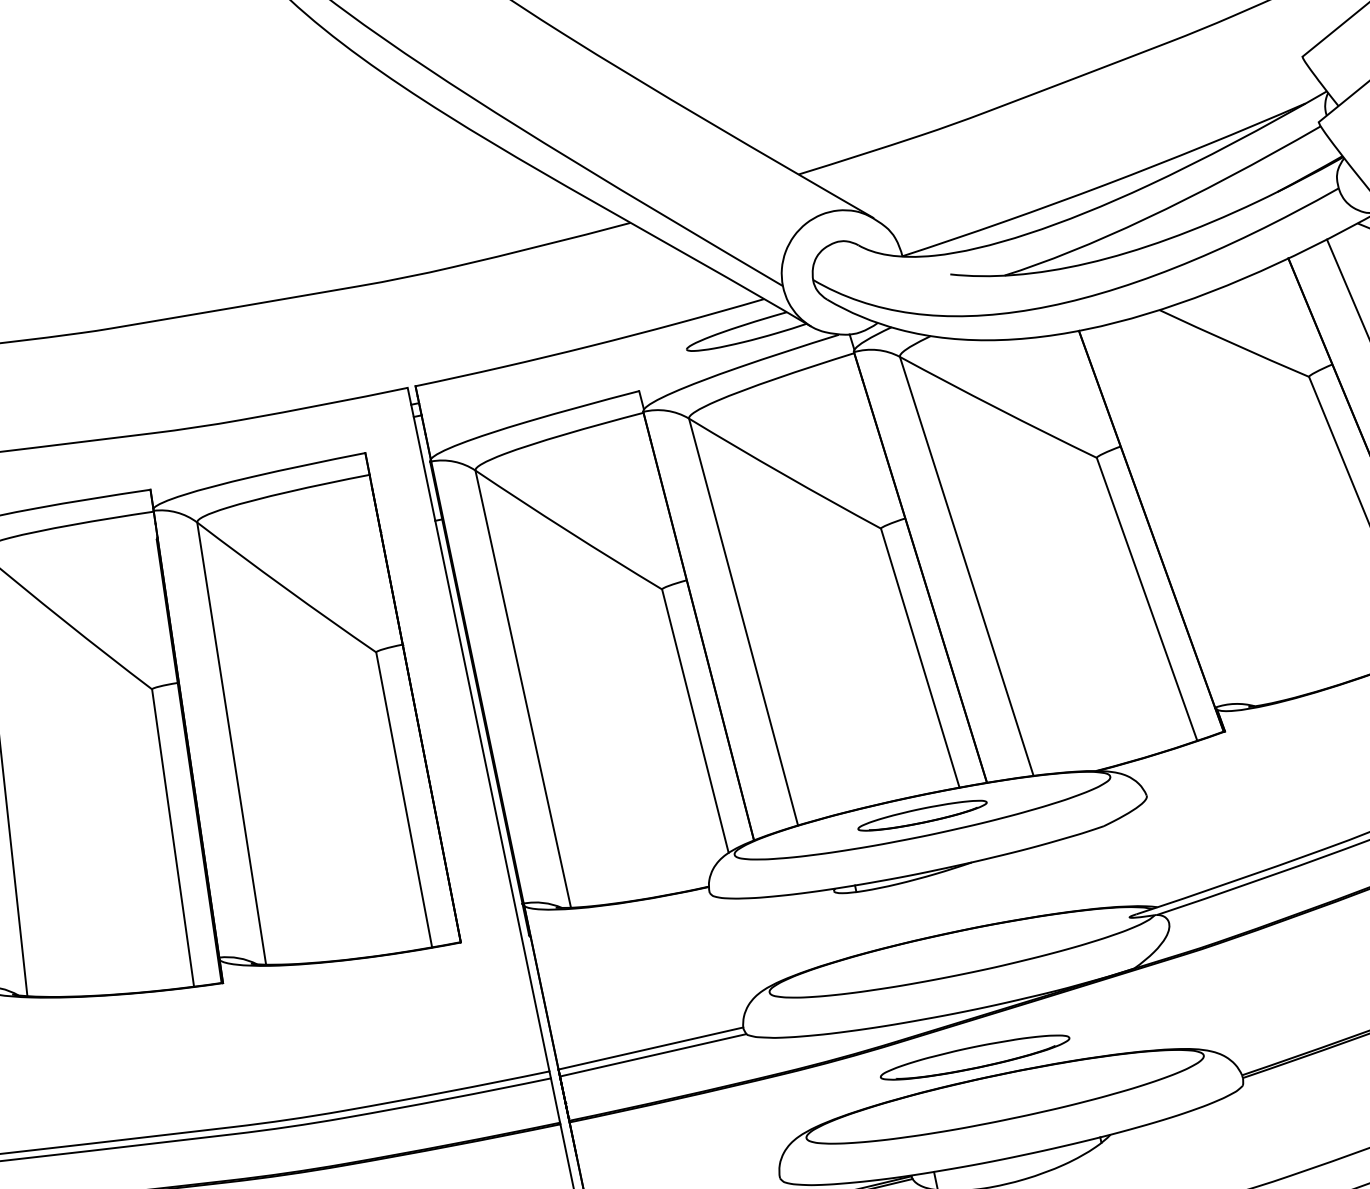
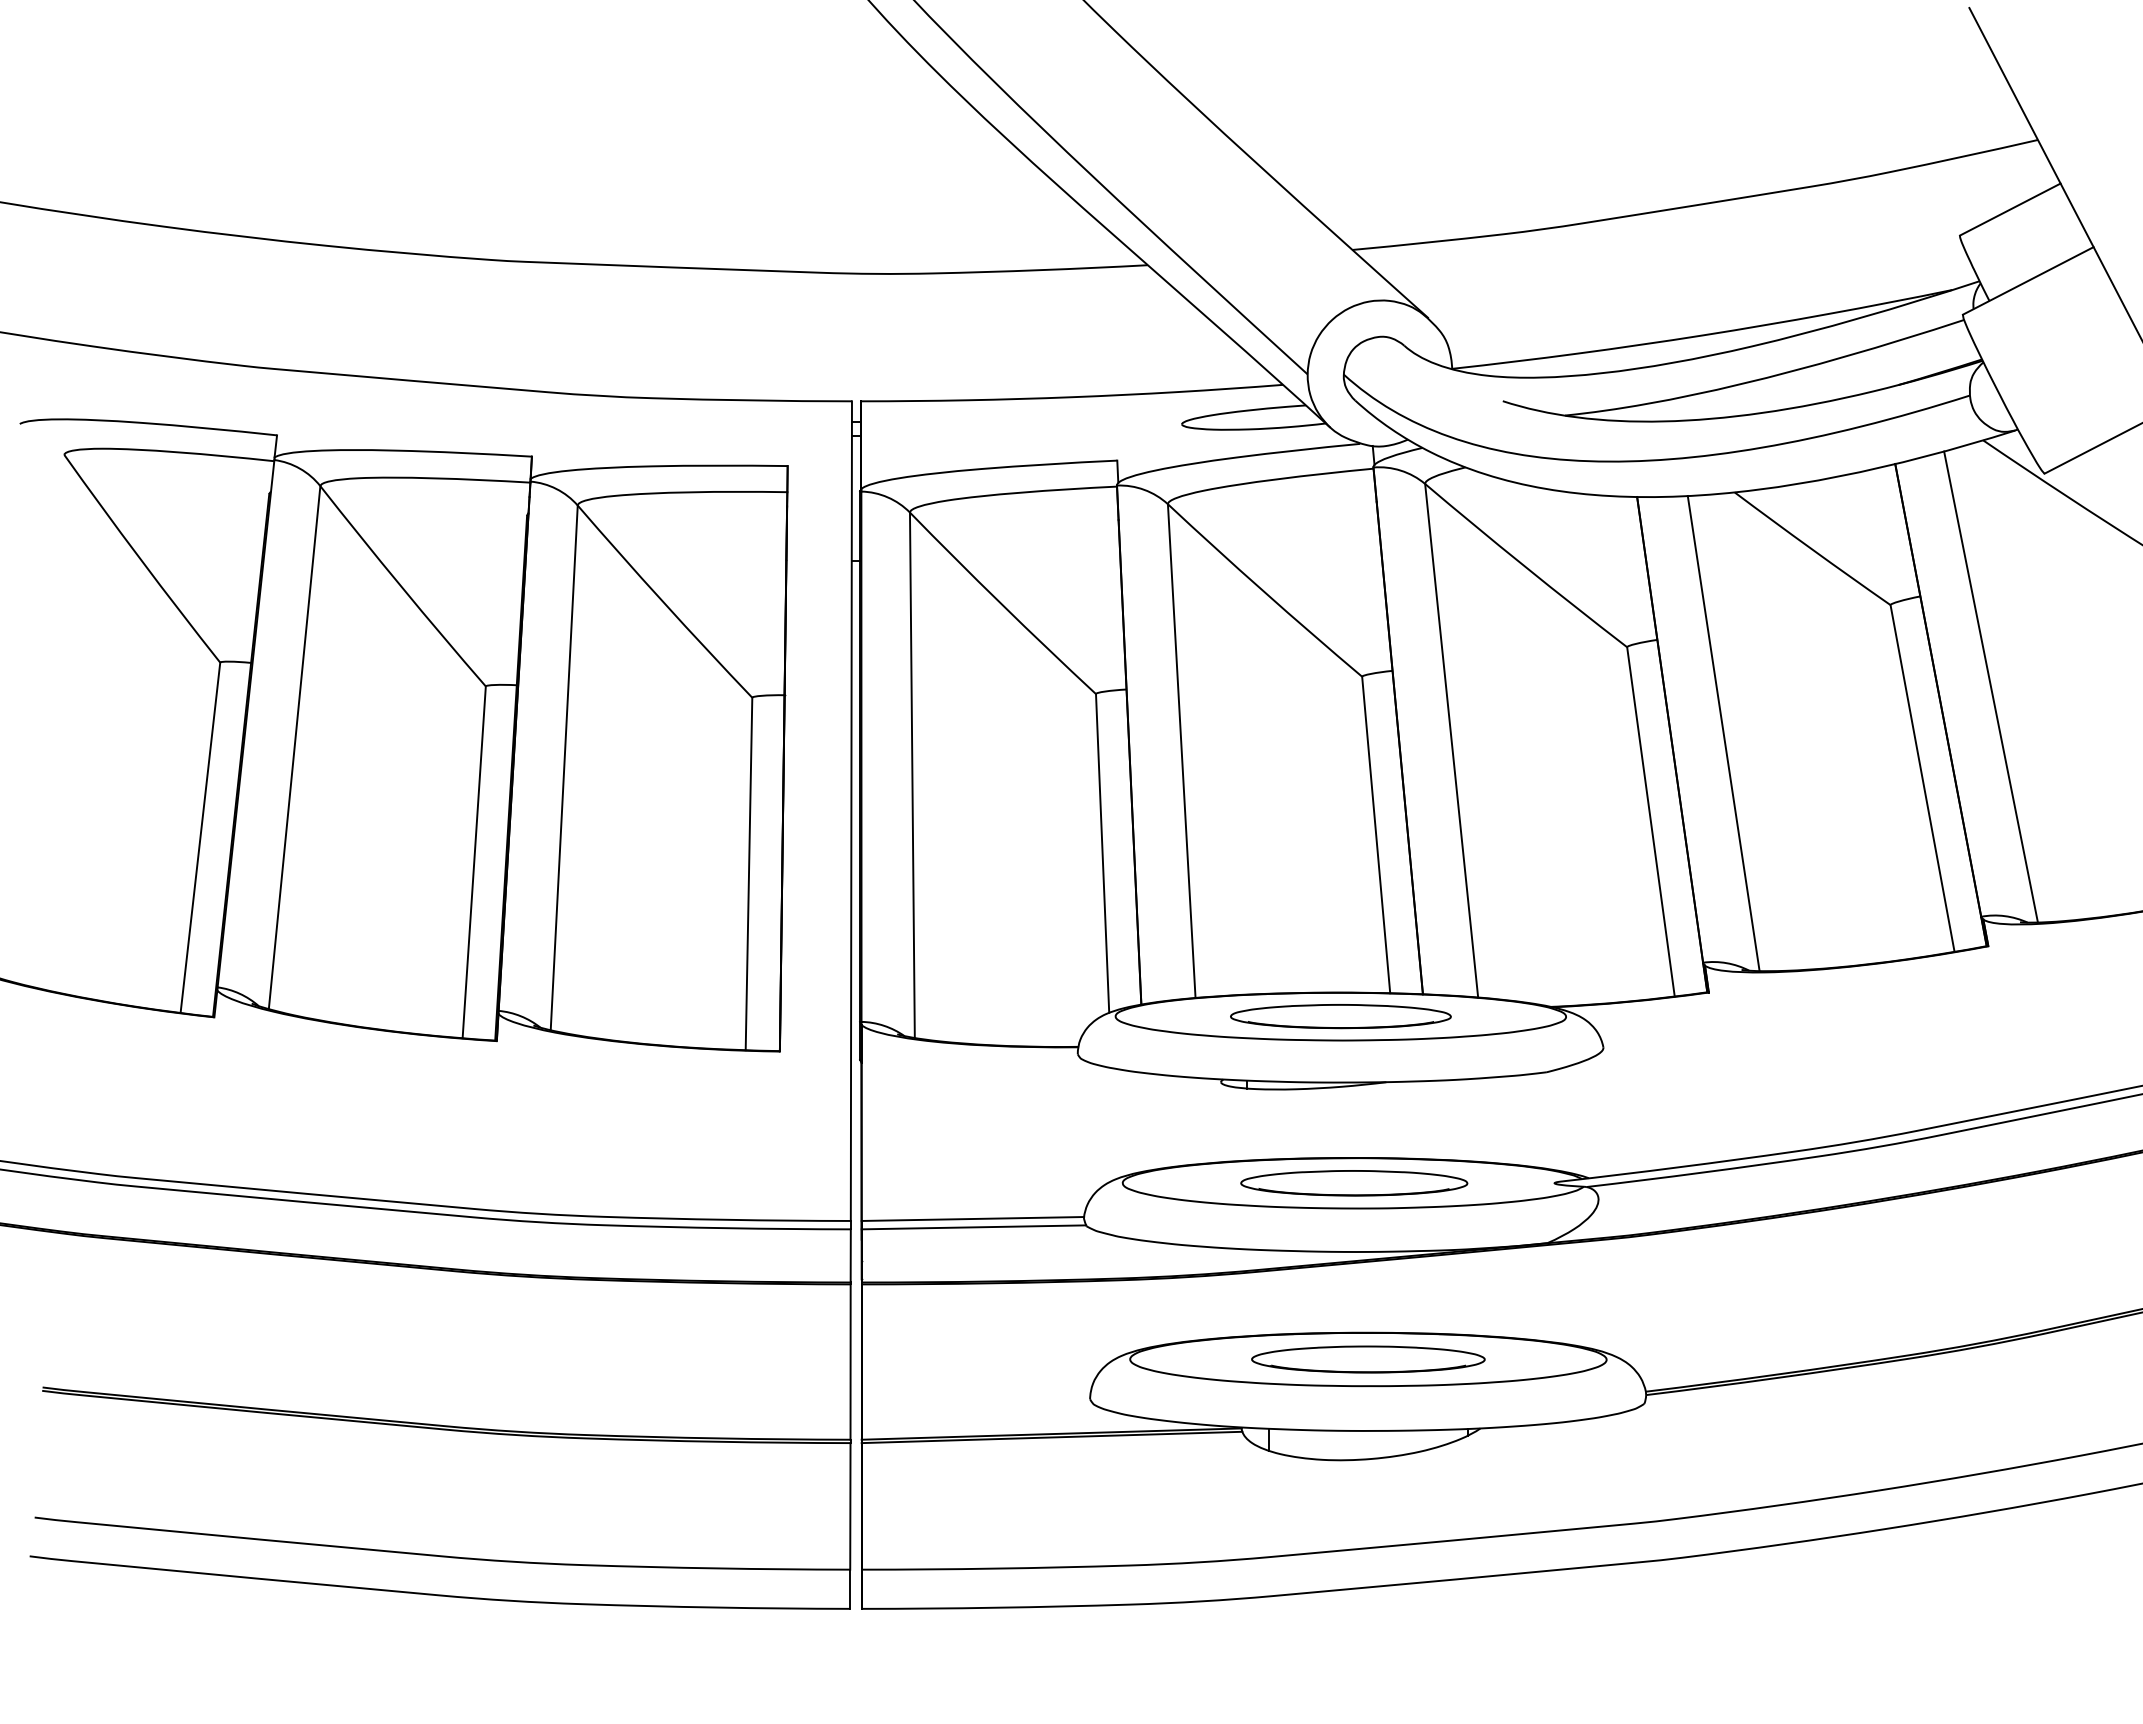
line: (1192, 513) -> (1723, 733), added
part: (922, 815) -> (1340, 1016), size x1.43
part: (975, 1057) -> (1354, 1183), moved
part: (1005, 1096) -> (1368, 1359), added

